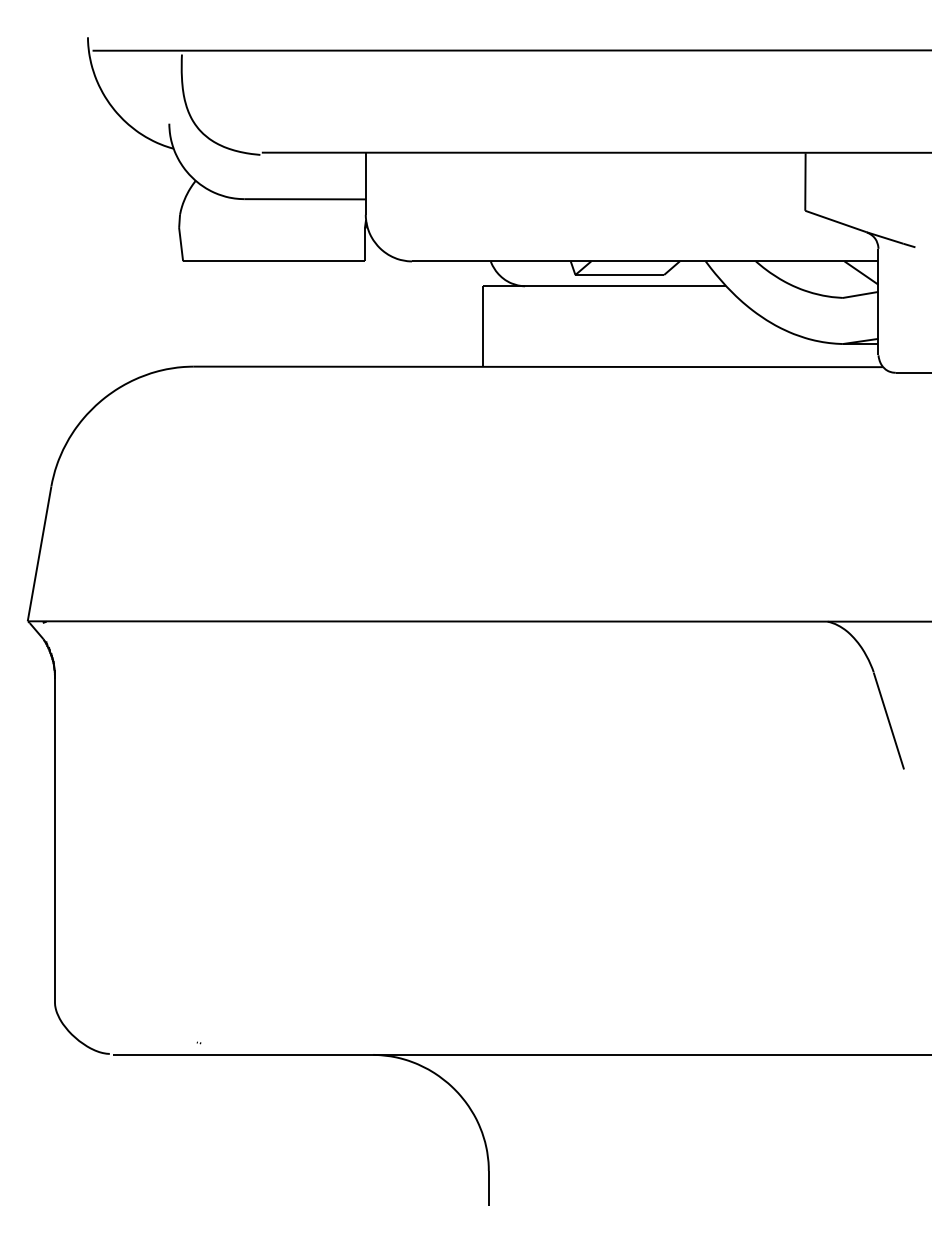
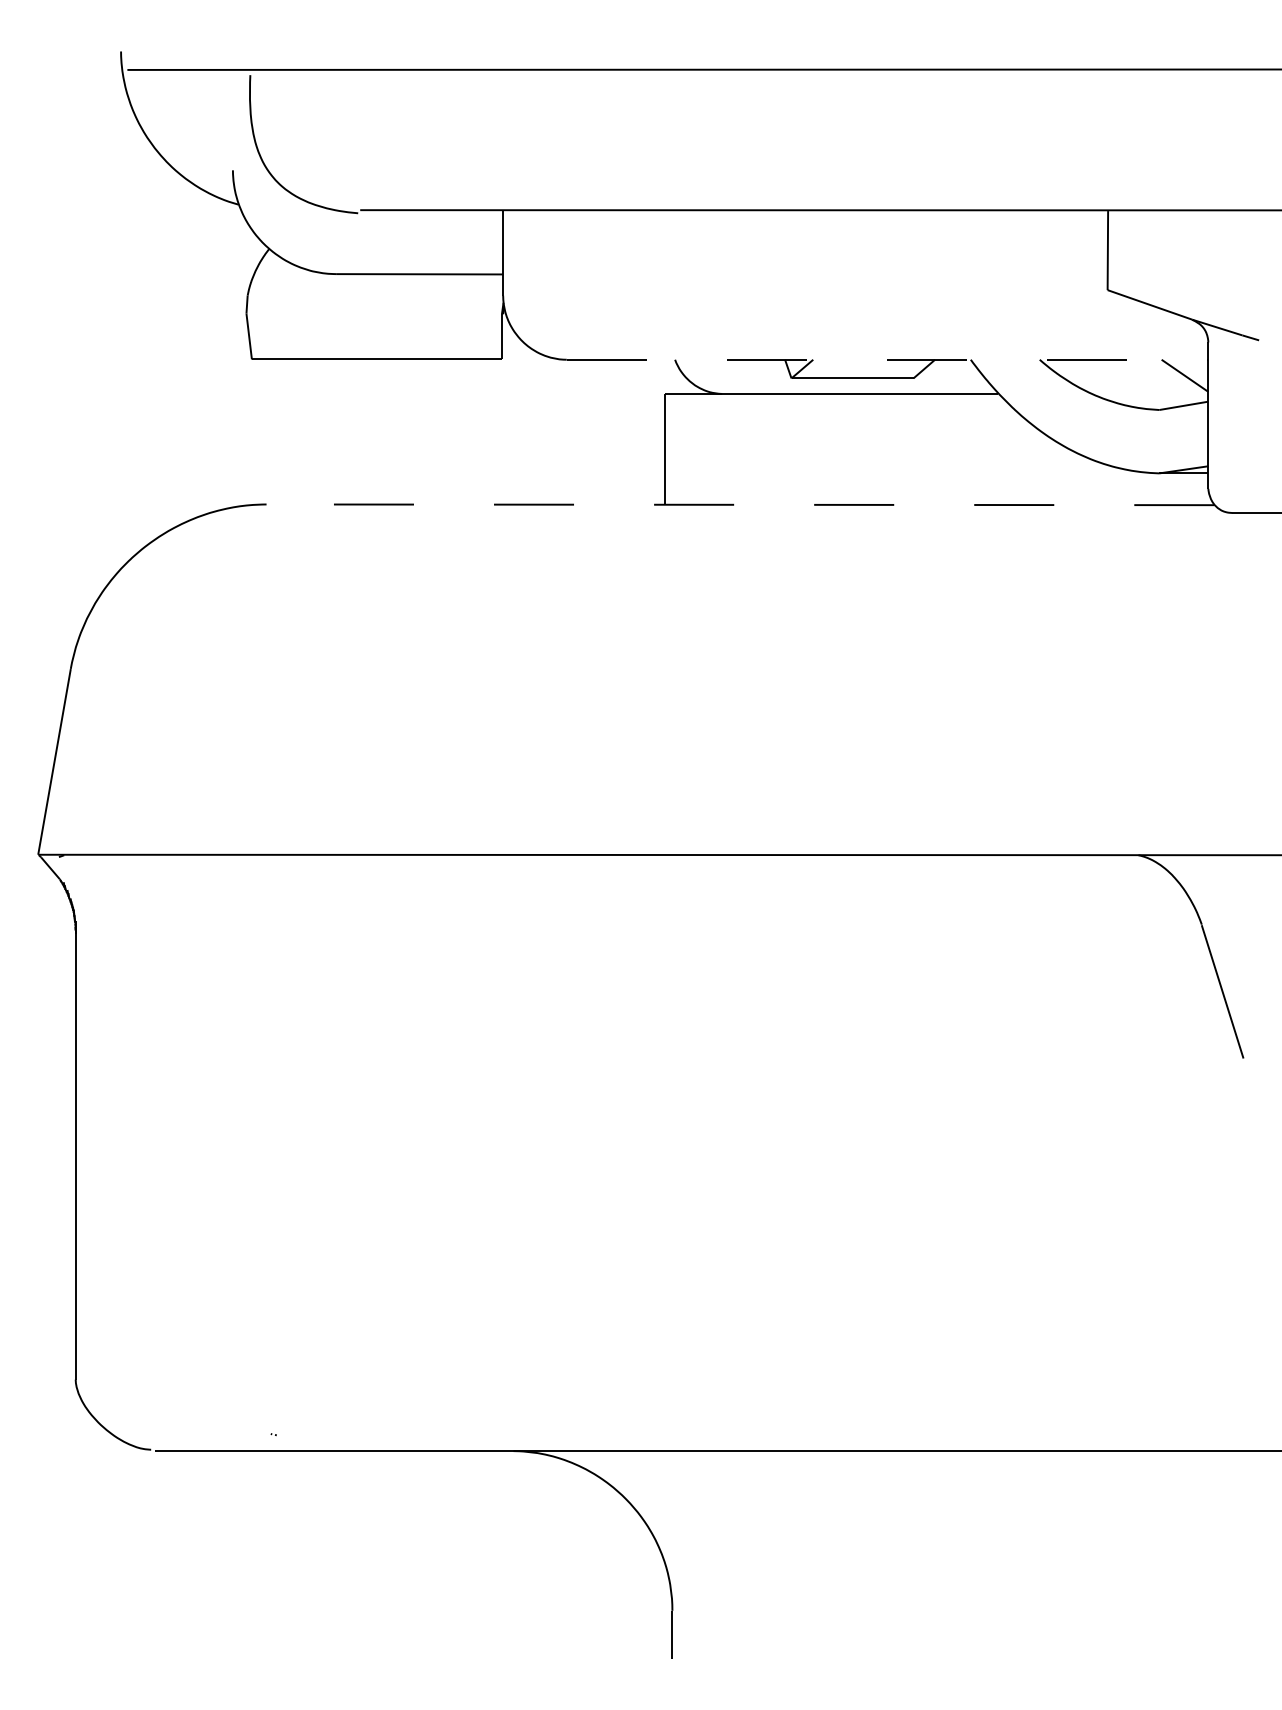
line: (645, 261) -> (887, 359), solid -> dashed
line: (538, 366) -> (740, 504), solid -> dashed

